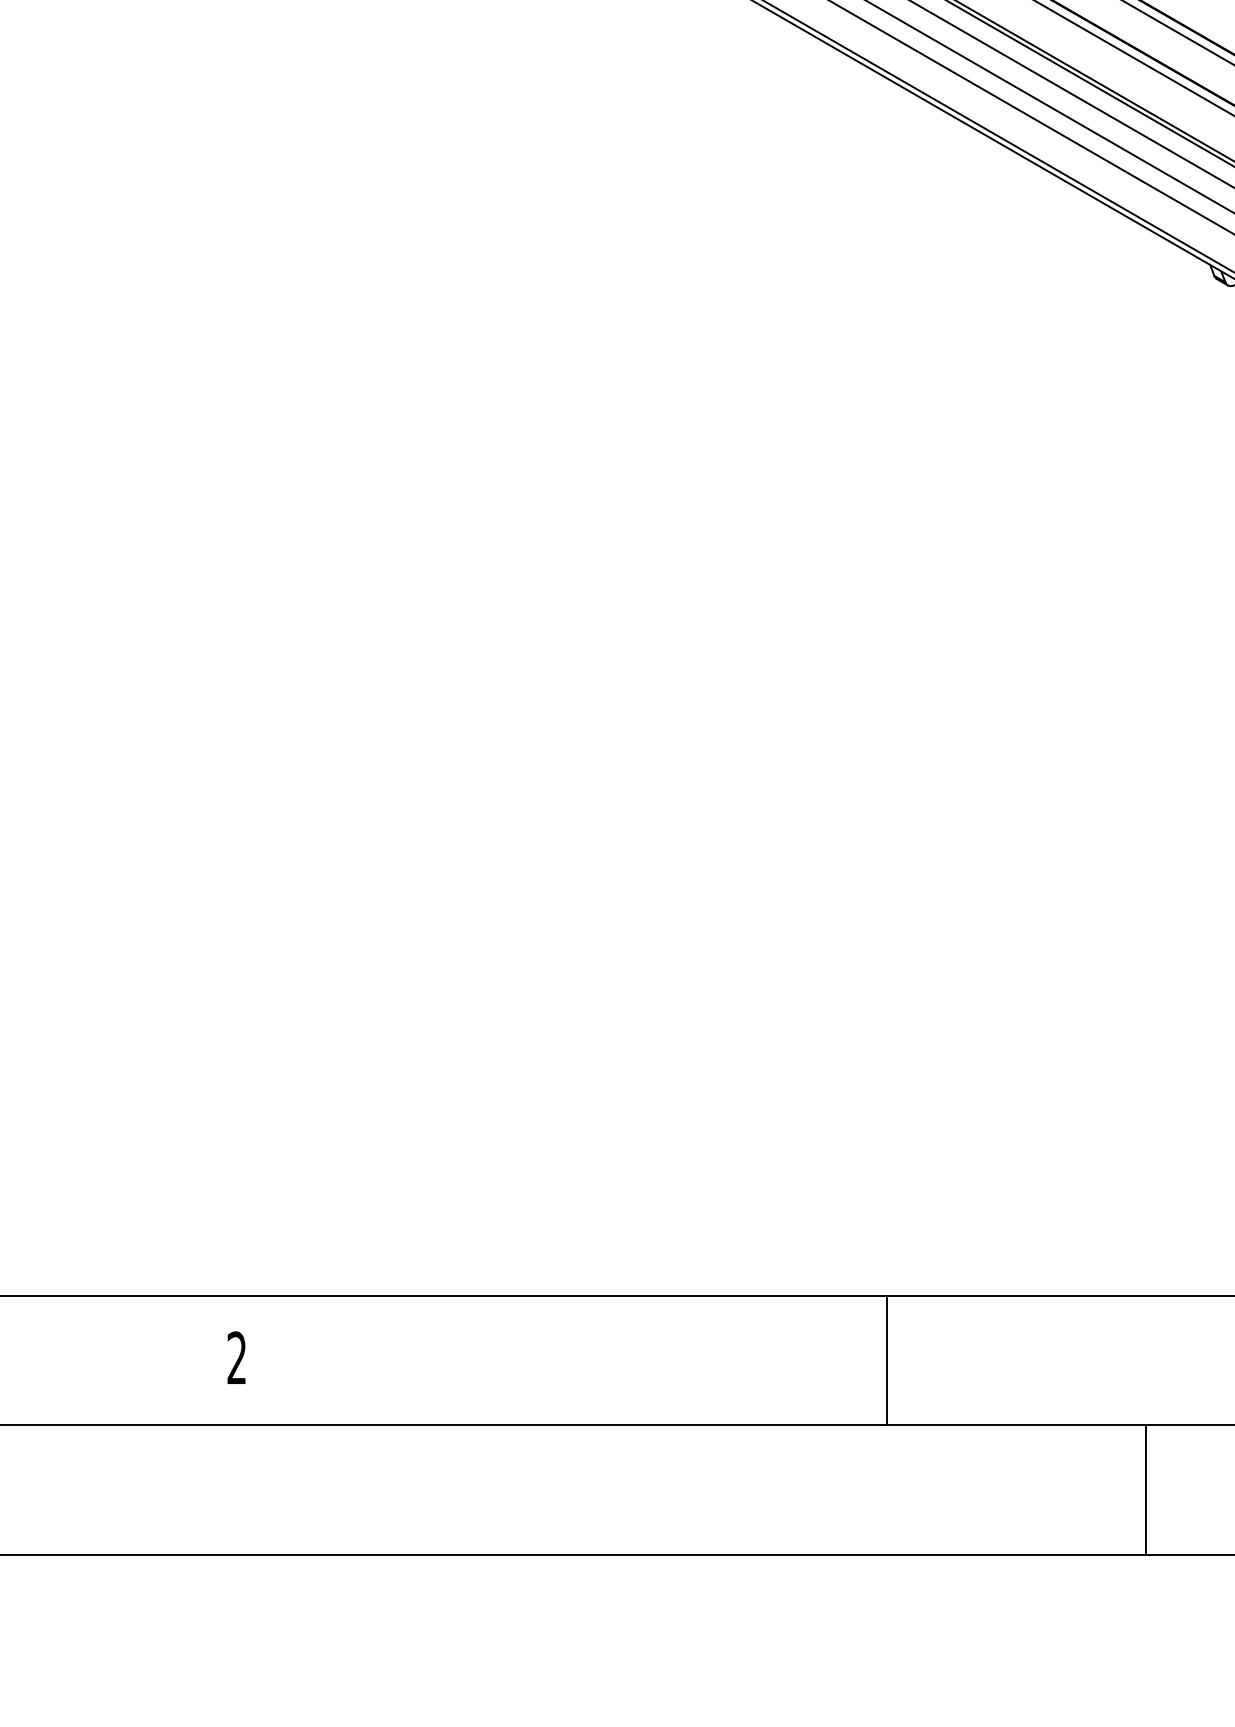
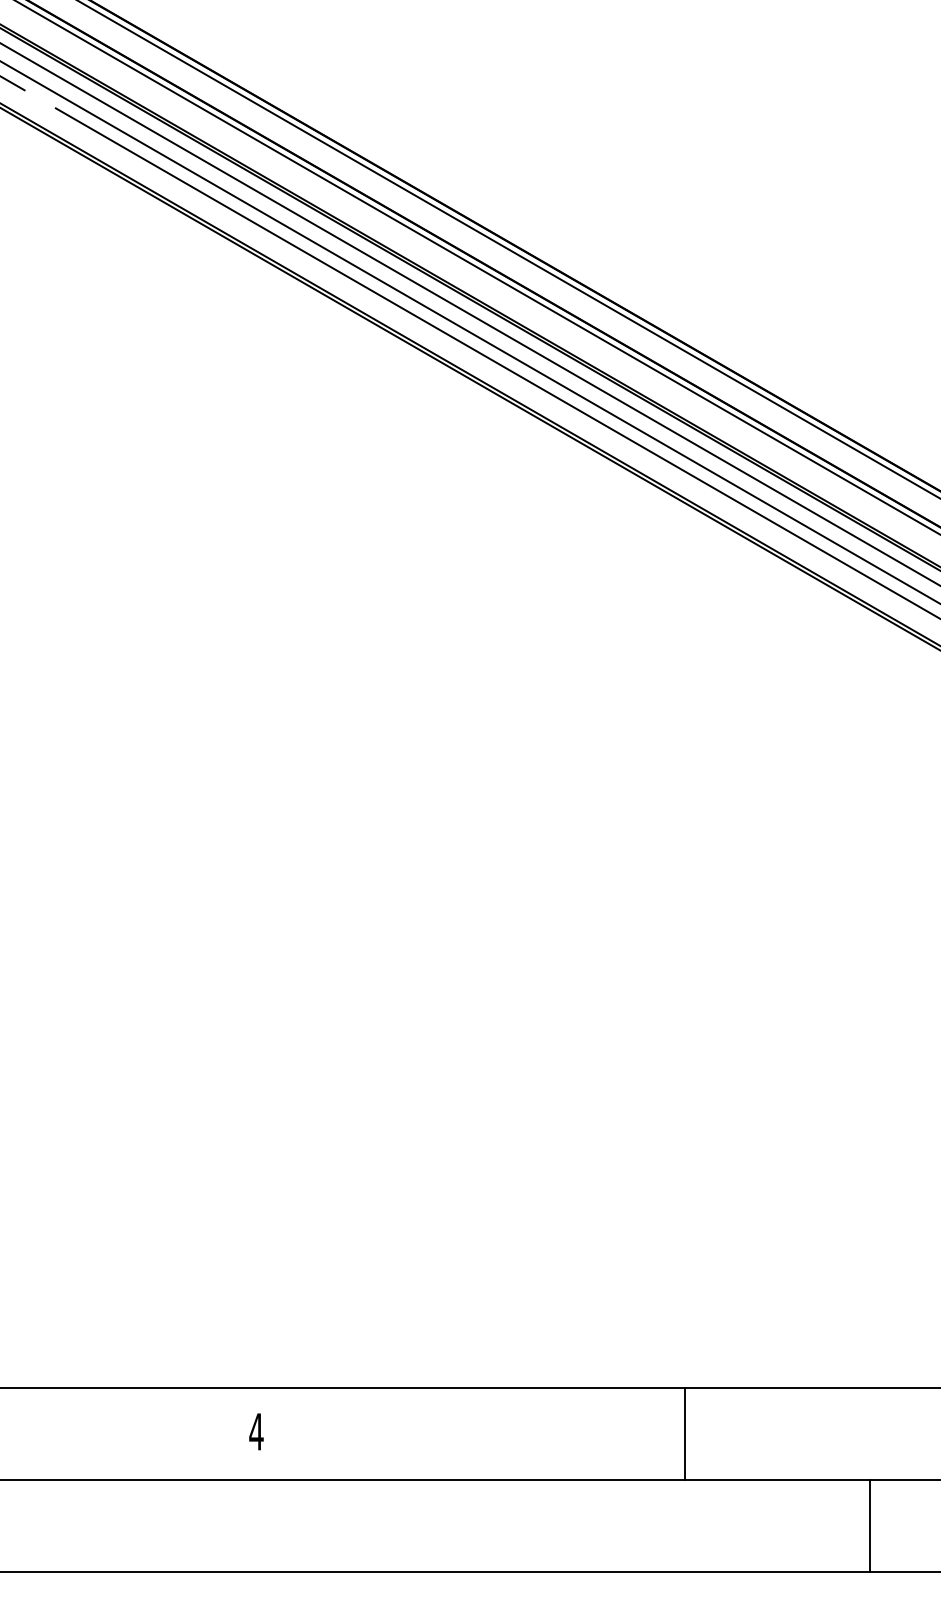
text: (236, 1357) -> (256, 1431), 2 -> 4
line: (887, 1360) -> (685, 1433), moved
line: (1146, 1489) -> (870, 1525), moved

